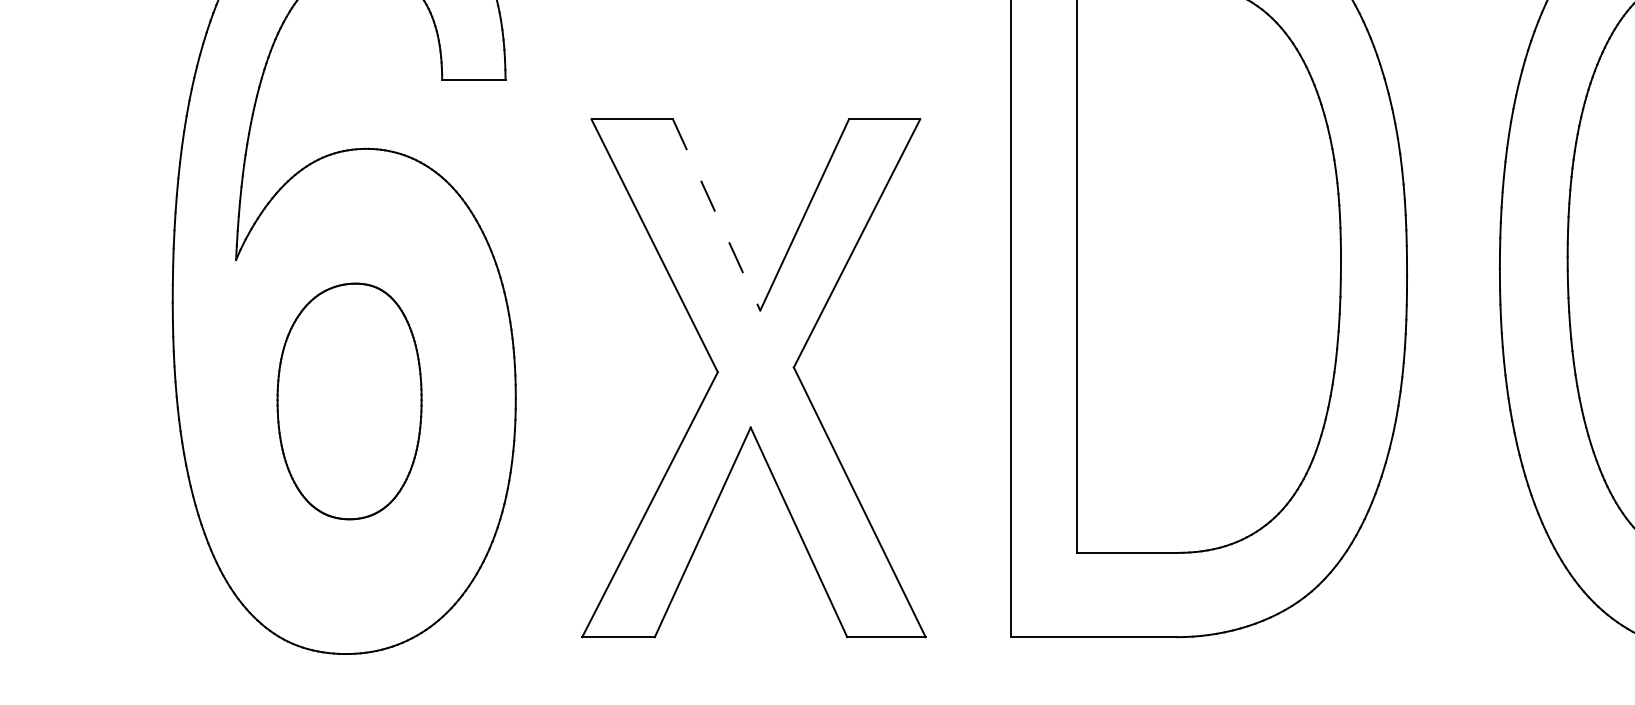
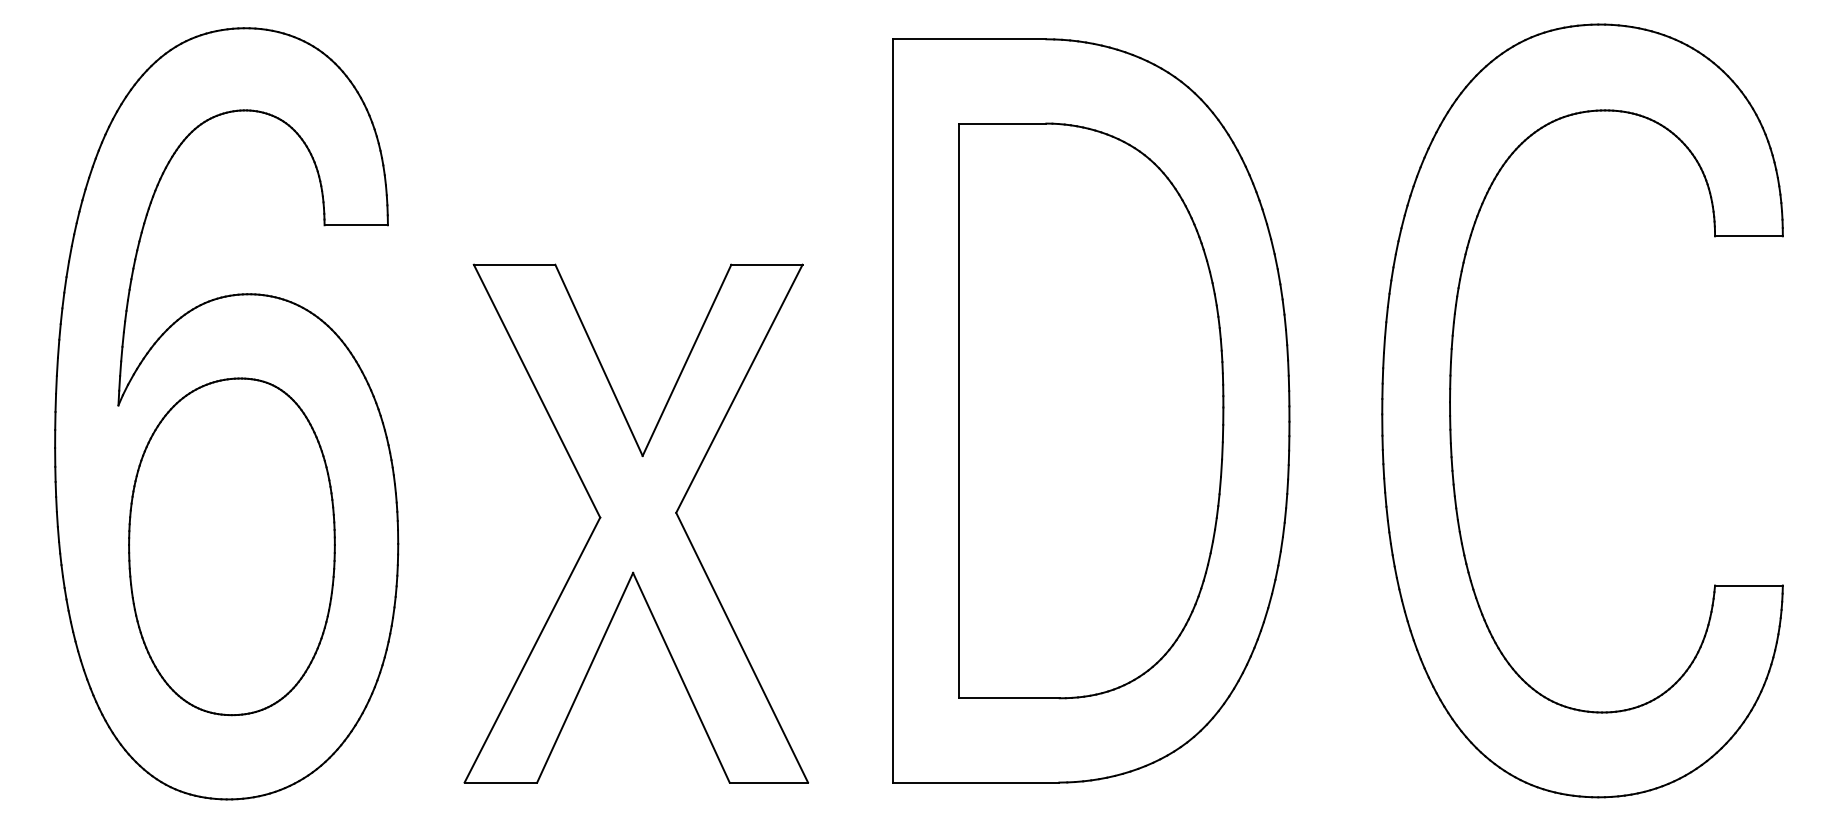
line: (717, 215) -> (599, 360), dashed -> solid
part: (349, 401) -> (231, 546), size x1.43

